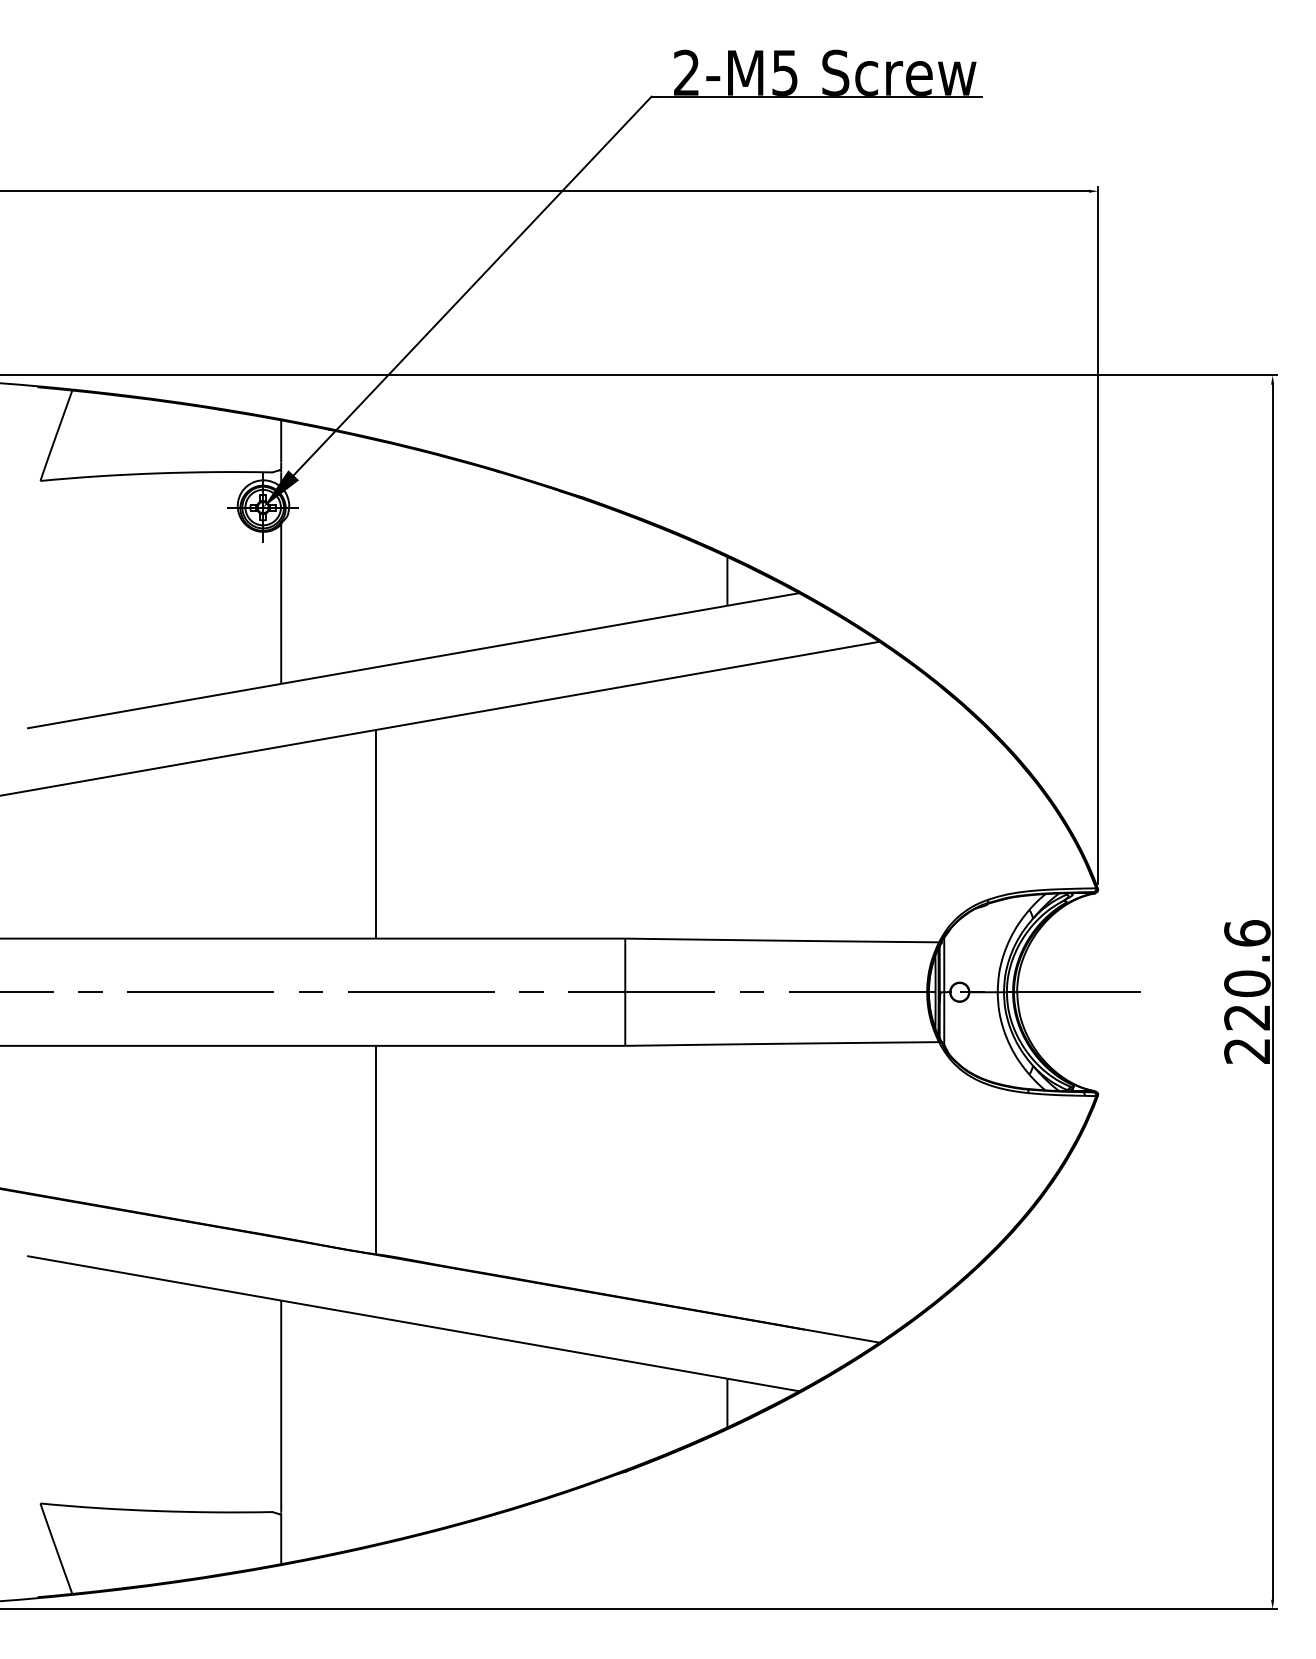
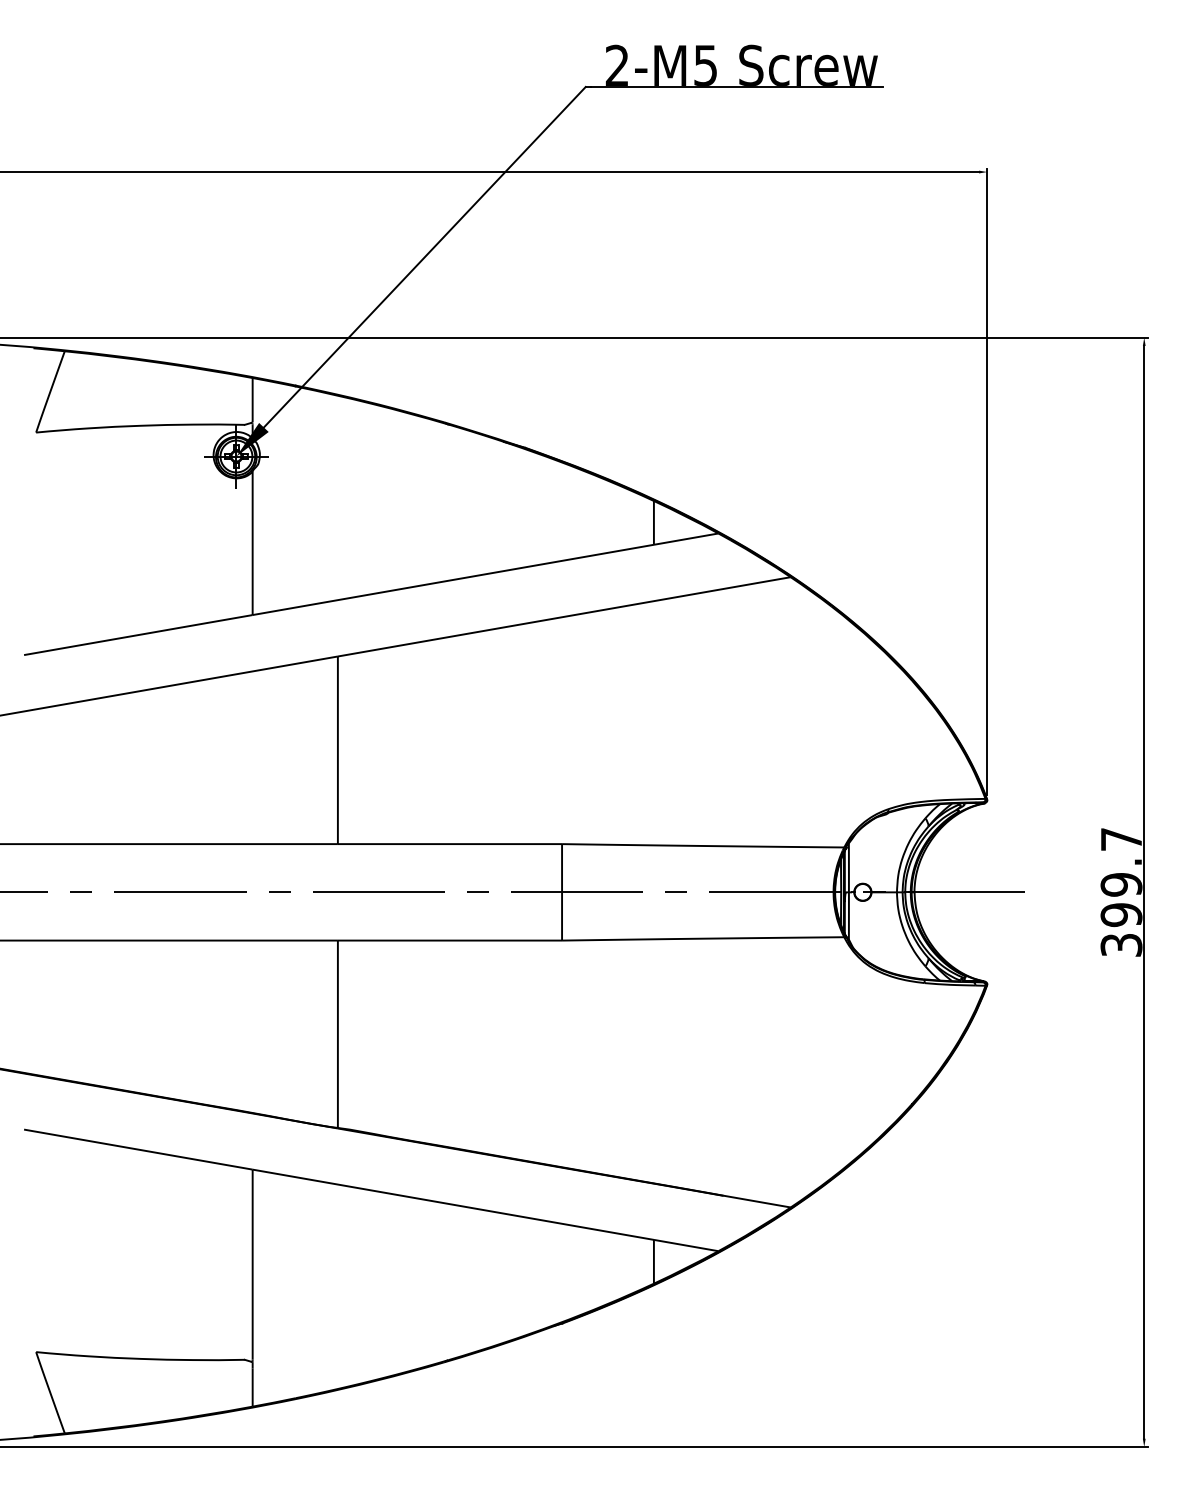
text: (1247, 991) -> (1121, 891), 220.6 -> 399.7

